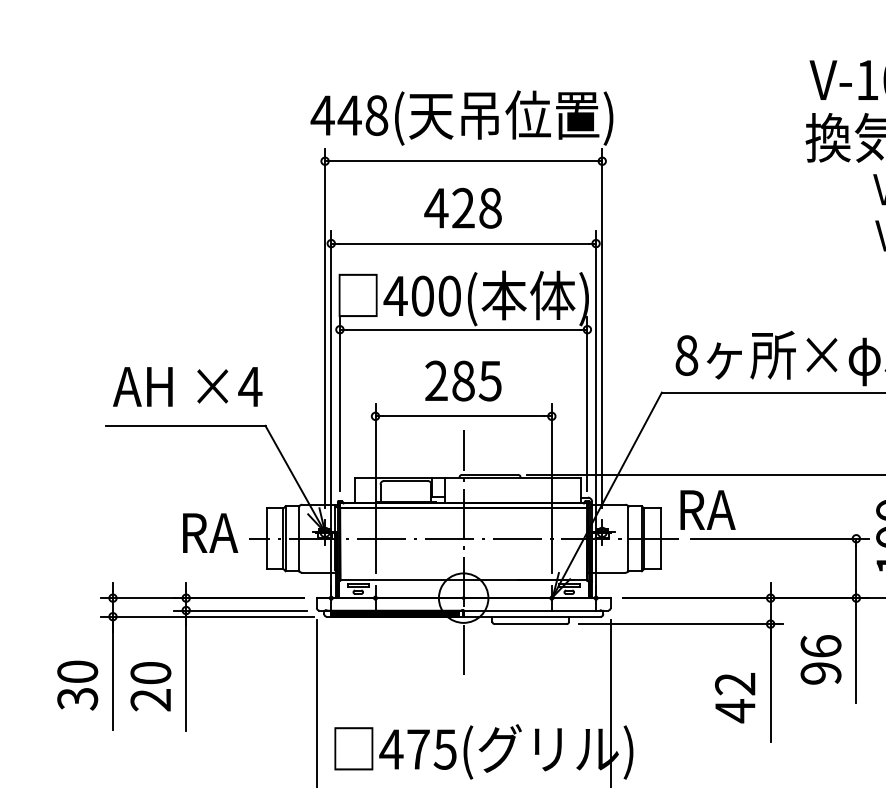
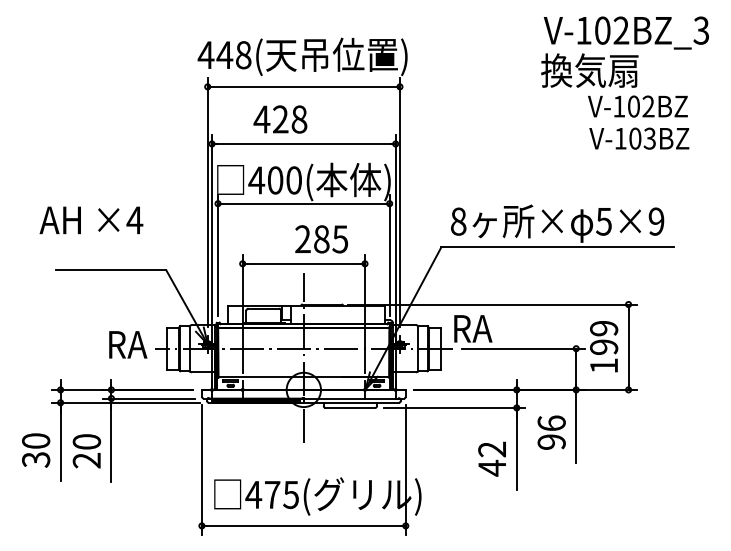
text: (463, 208) -> (280, 119), moved
text: (463, 381) -> (321, 239), moved
text: (187, 387) -> (91, 220), moved

